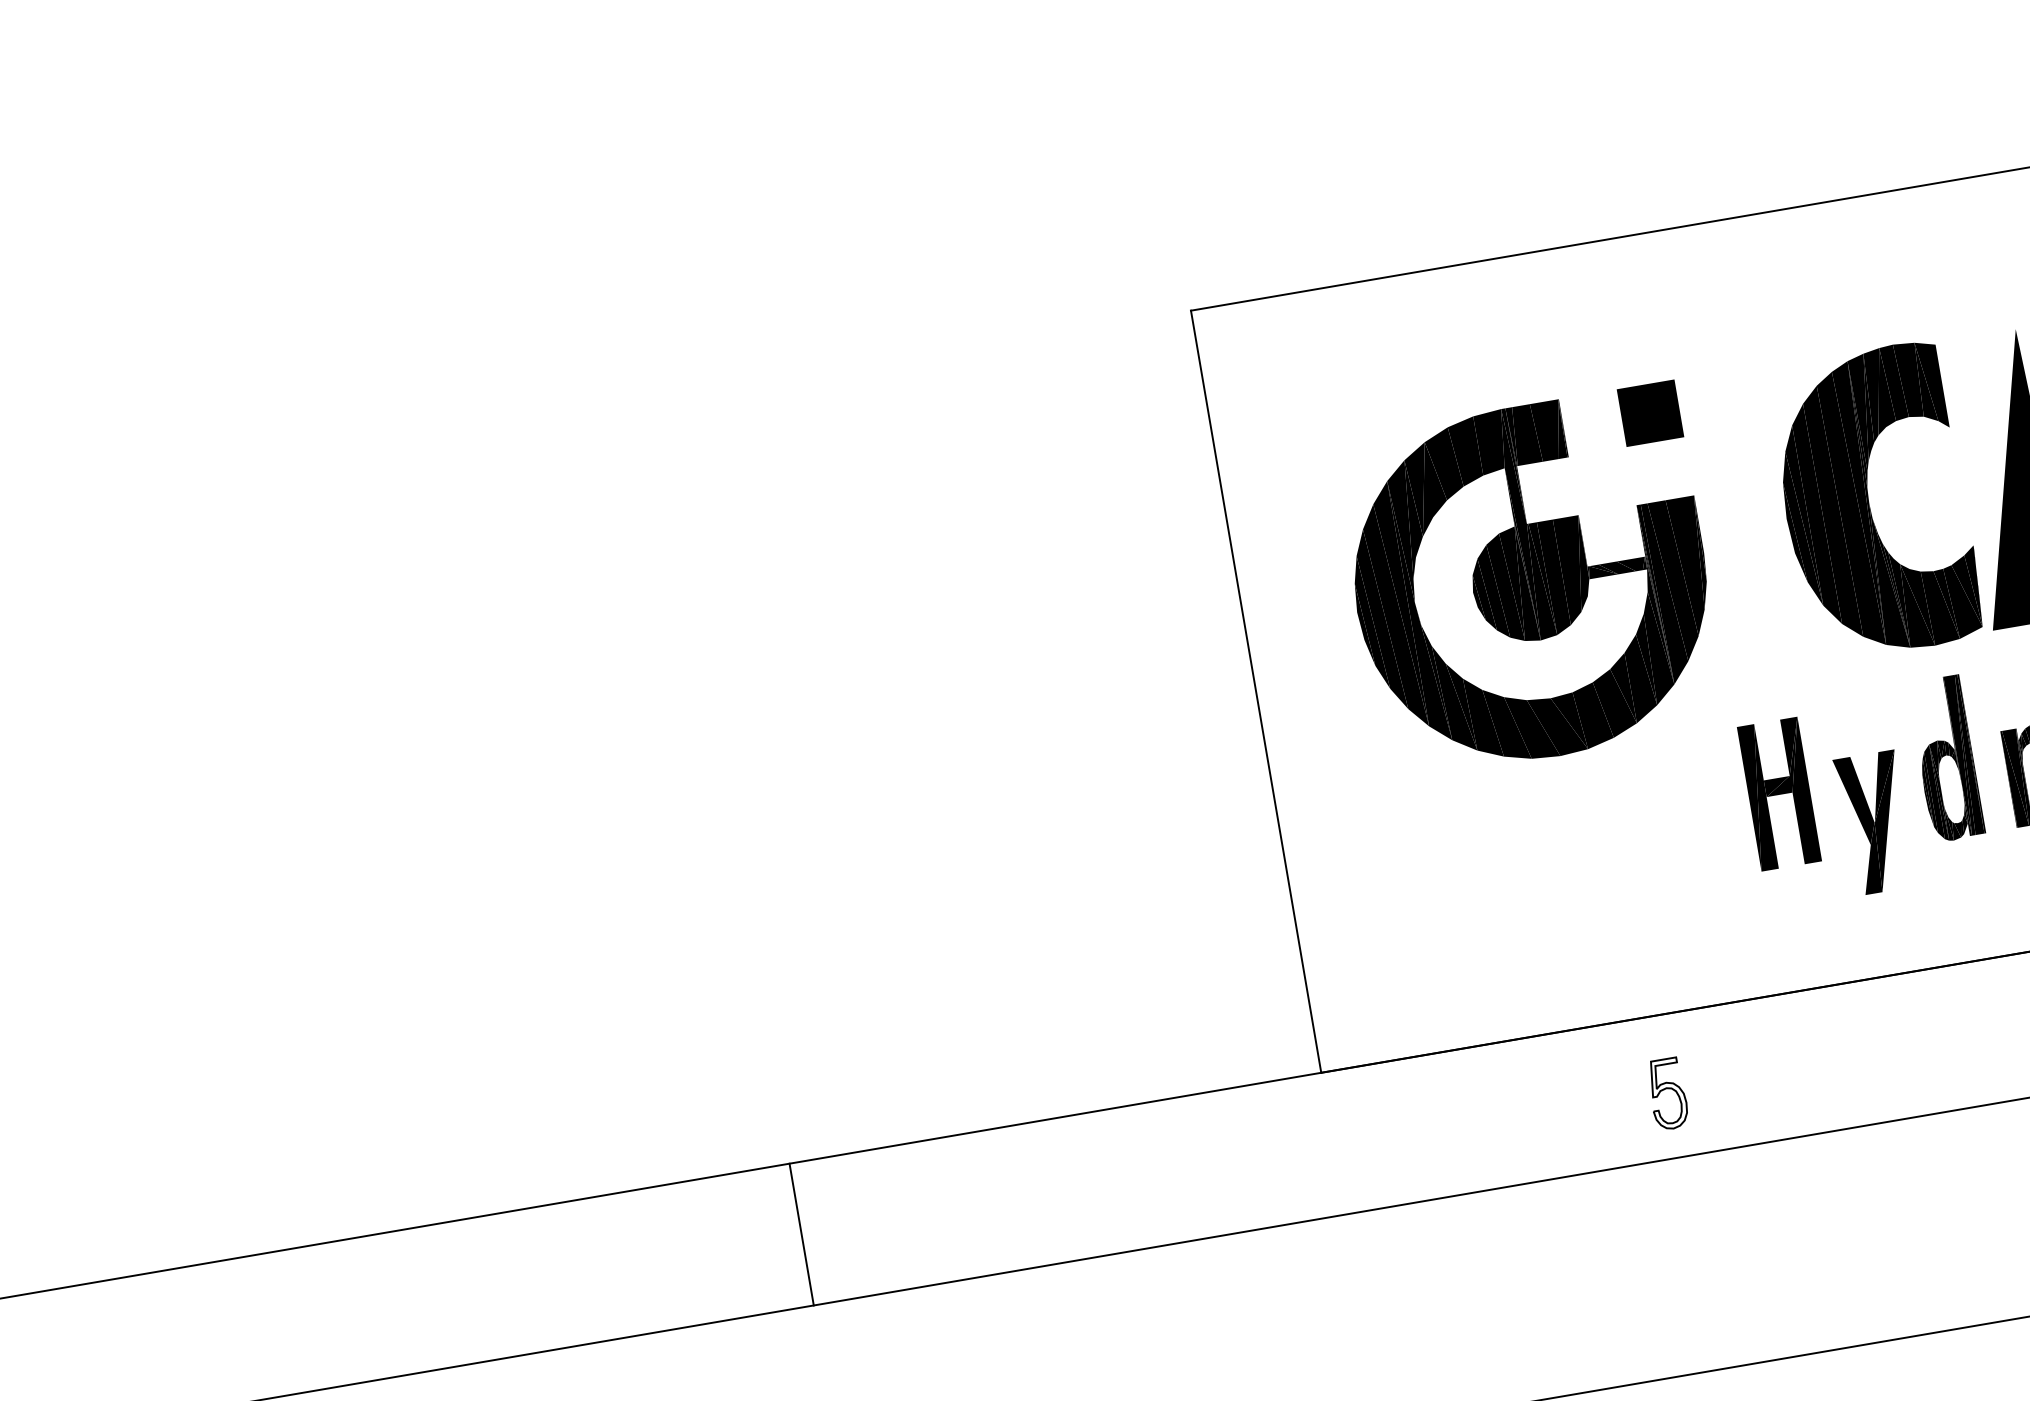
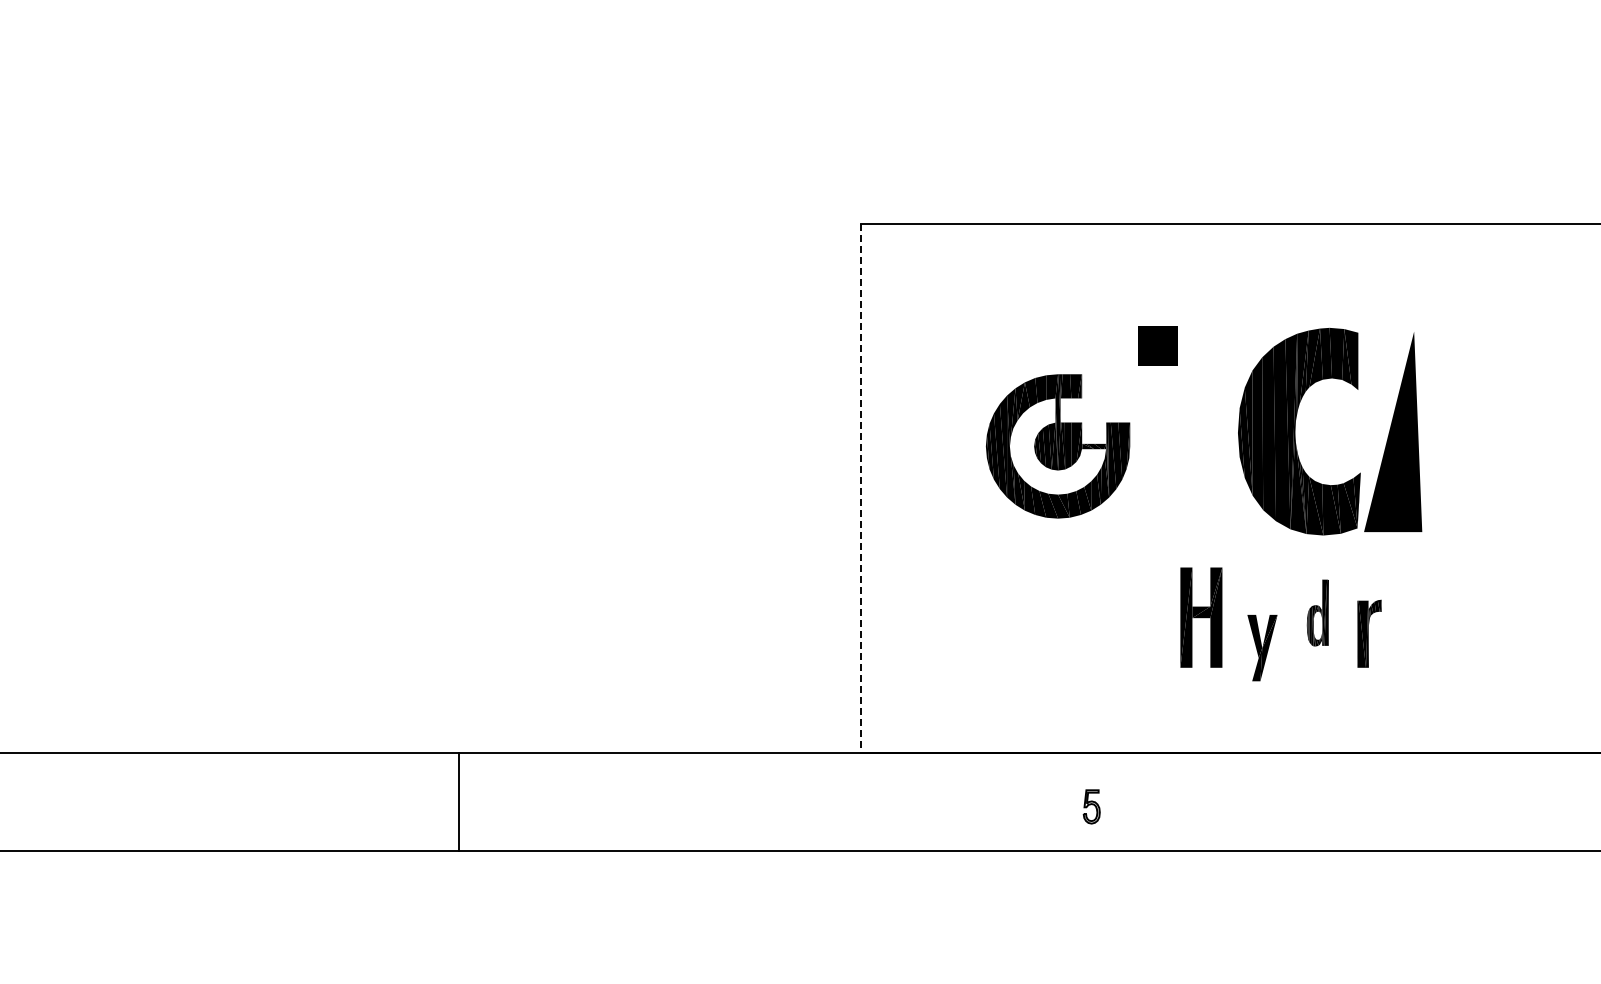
part: (1529, 582) -> (1057, 446), size x0.6
line: (1256, 691) -> (860, 488), solid -> dashed
part: (1945, 758) -> (1317, 612), size x0.6
part: (1874, 822) -> (1262, 647), size x0.7
part: (1667, 1093) -> (1091, 806), size x0.7
line: (801, 1234) -> (458, 801), moved

